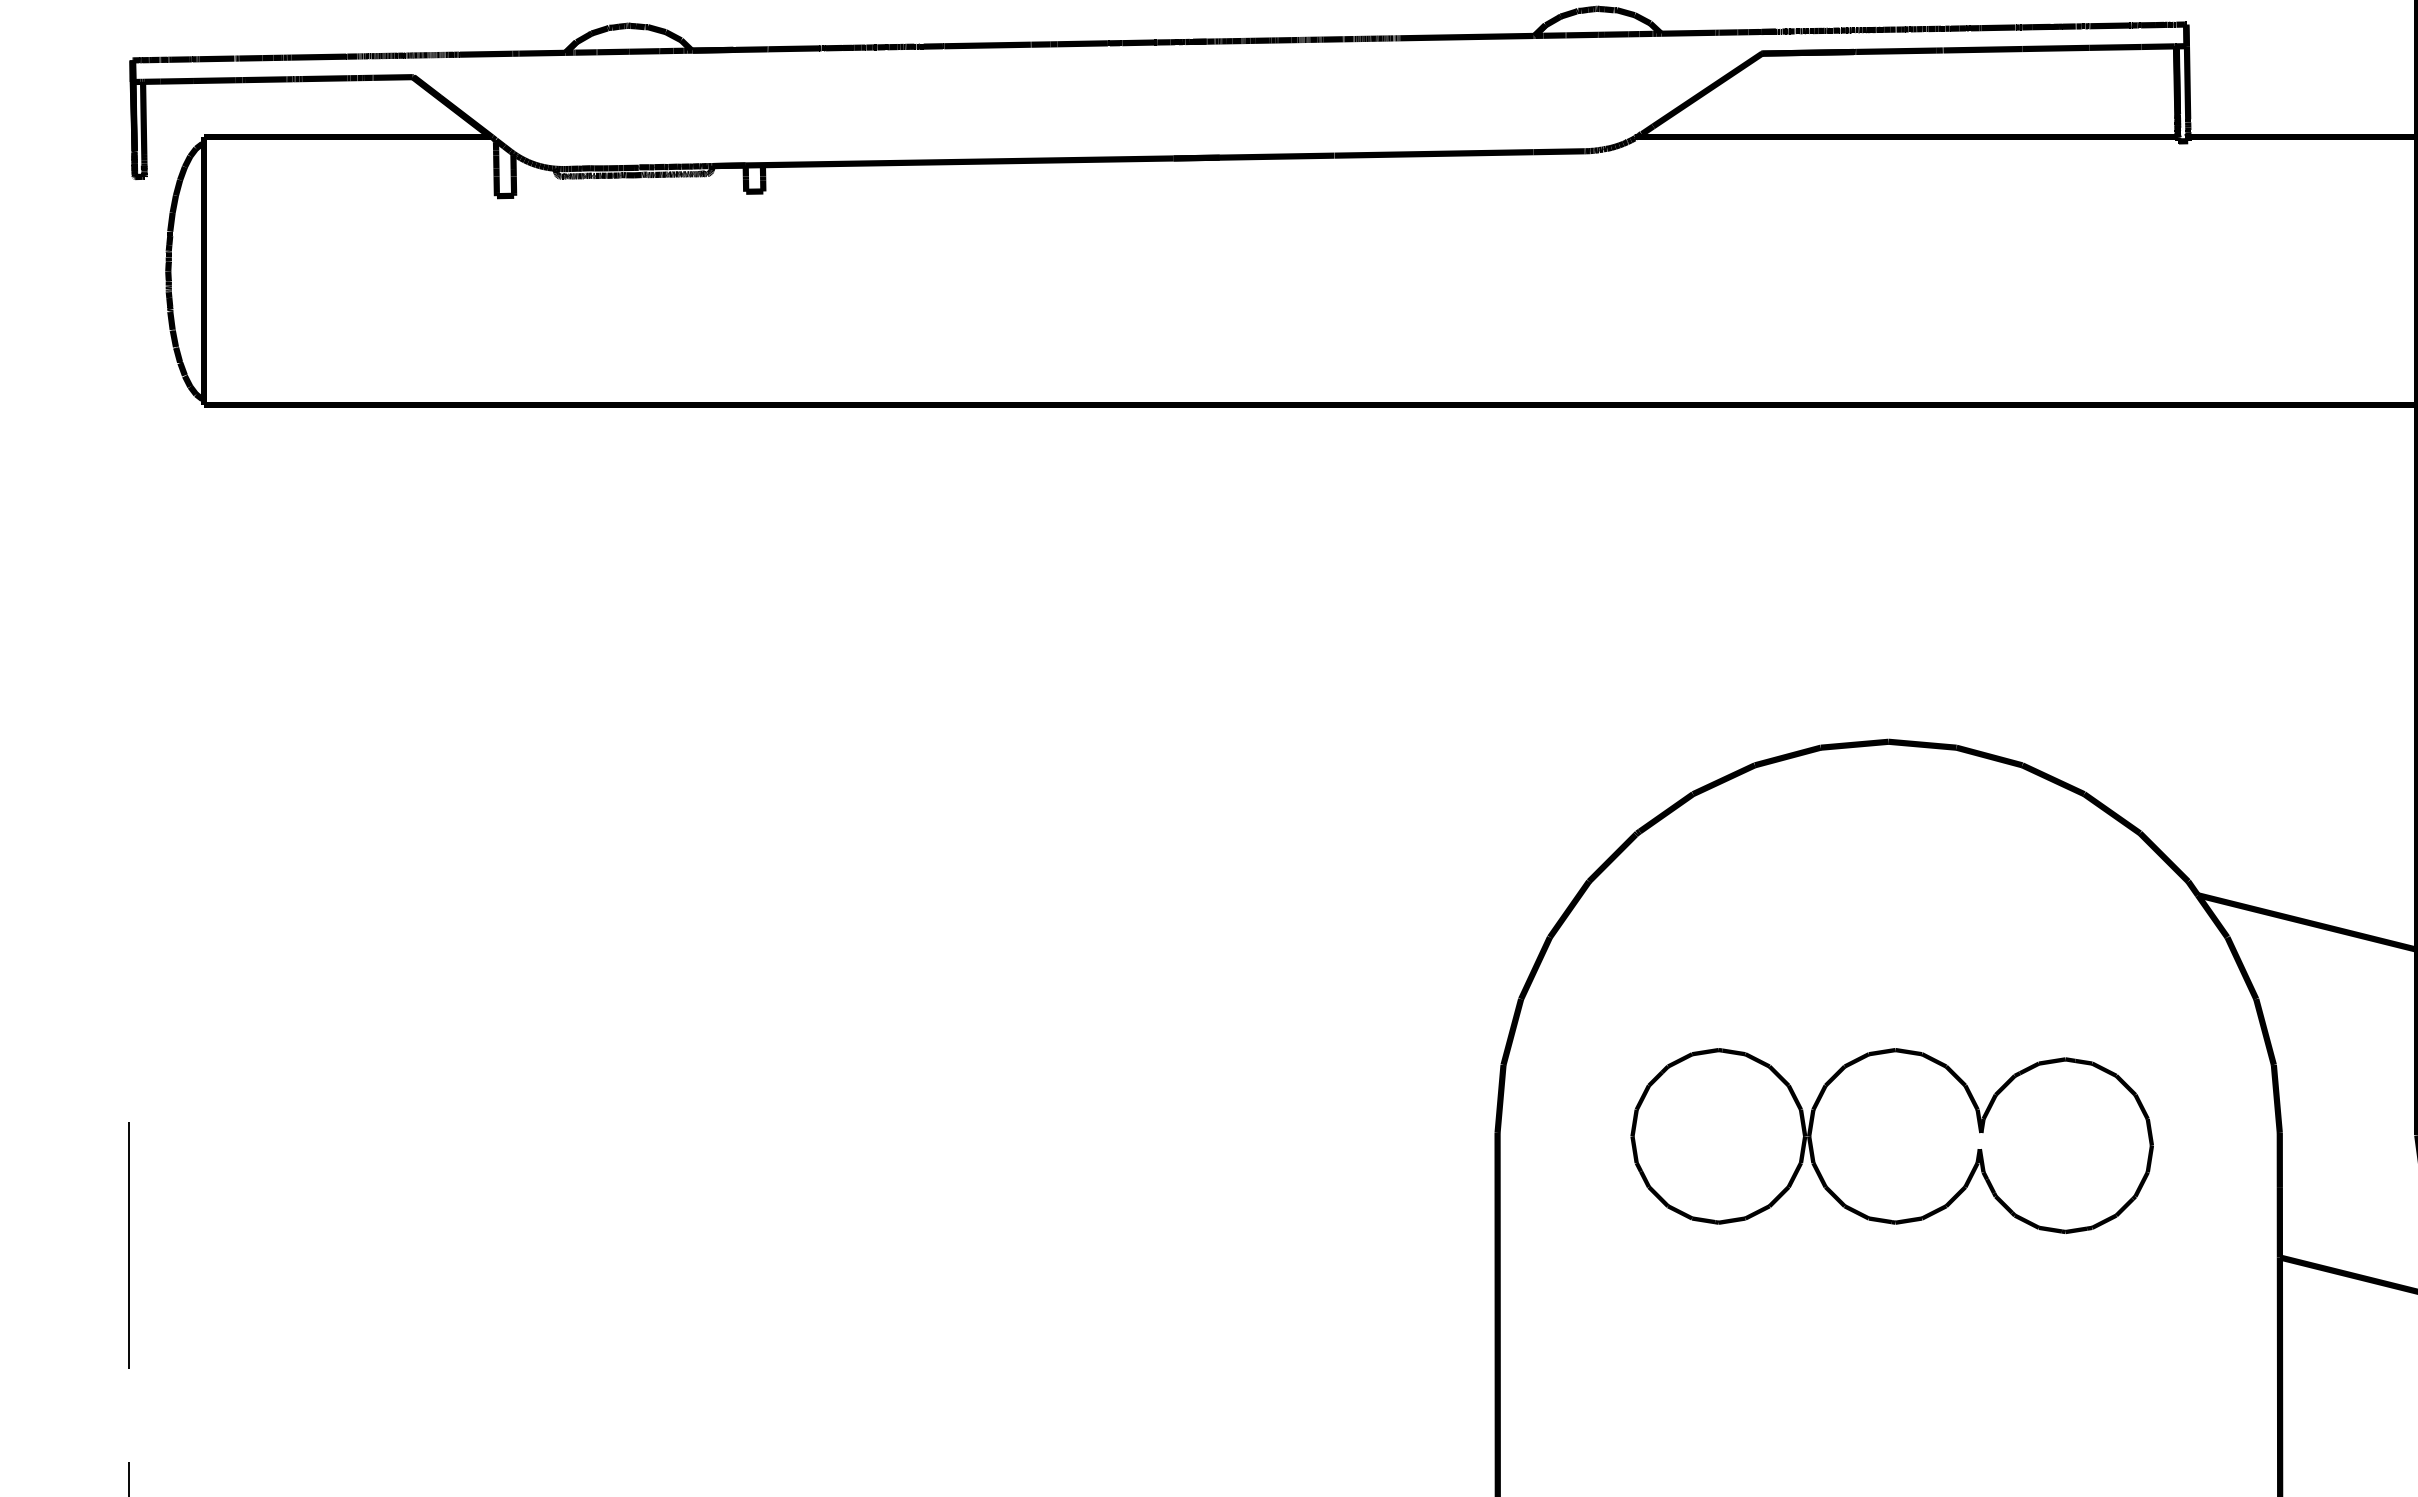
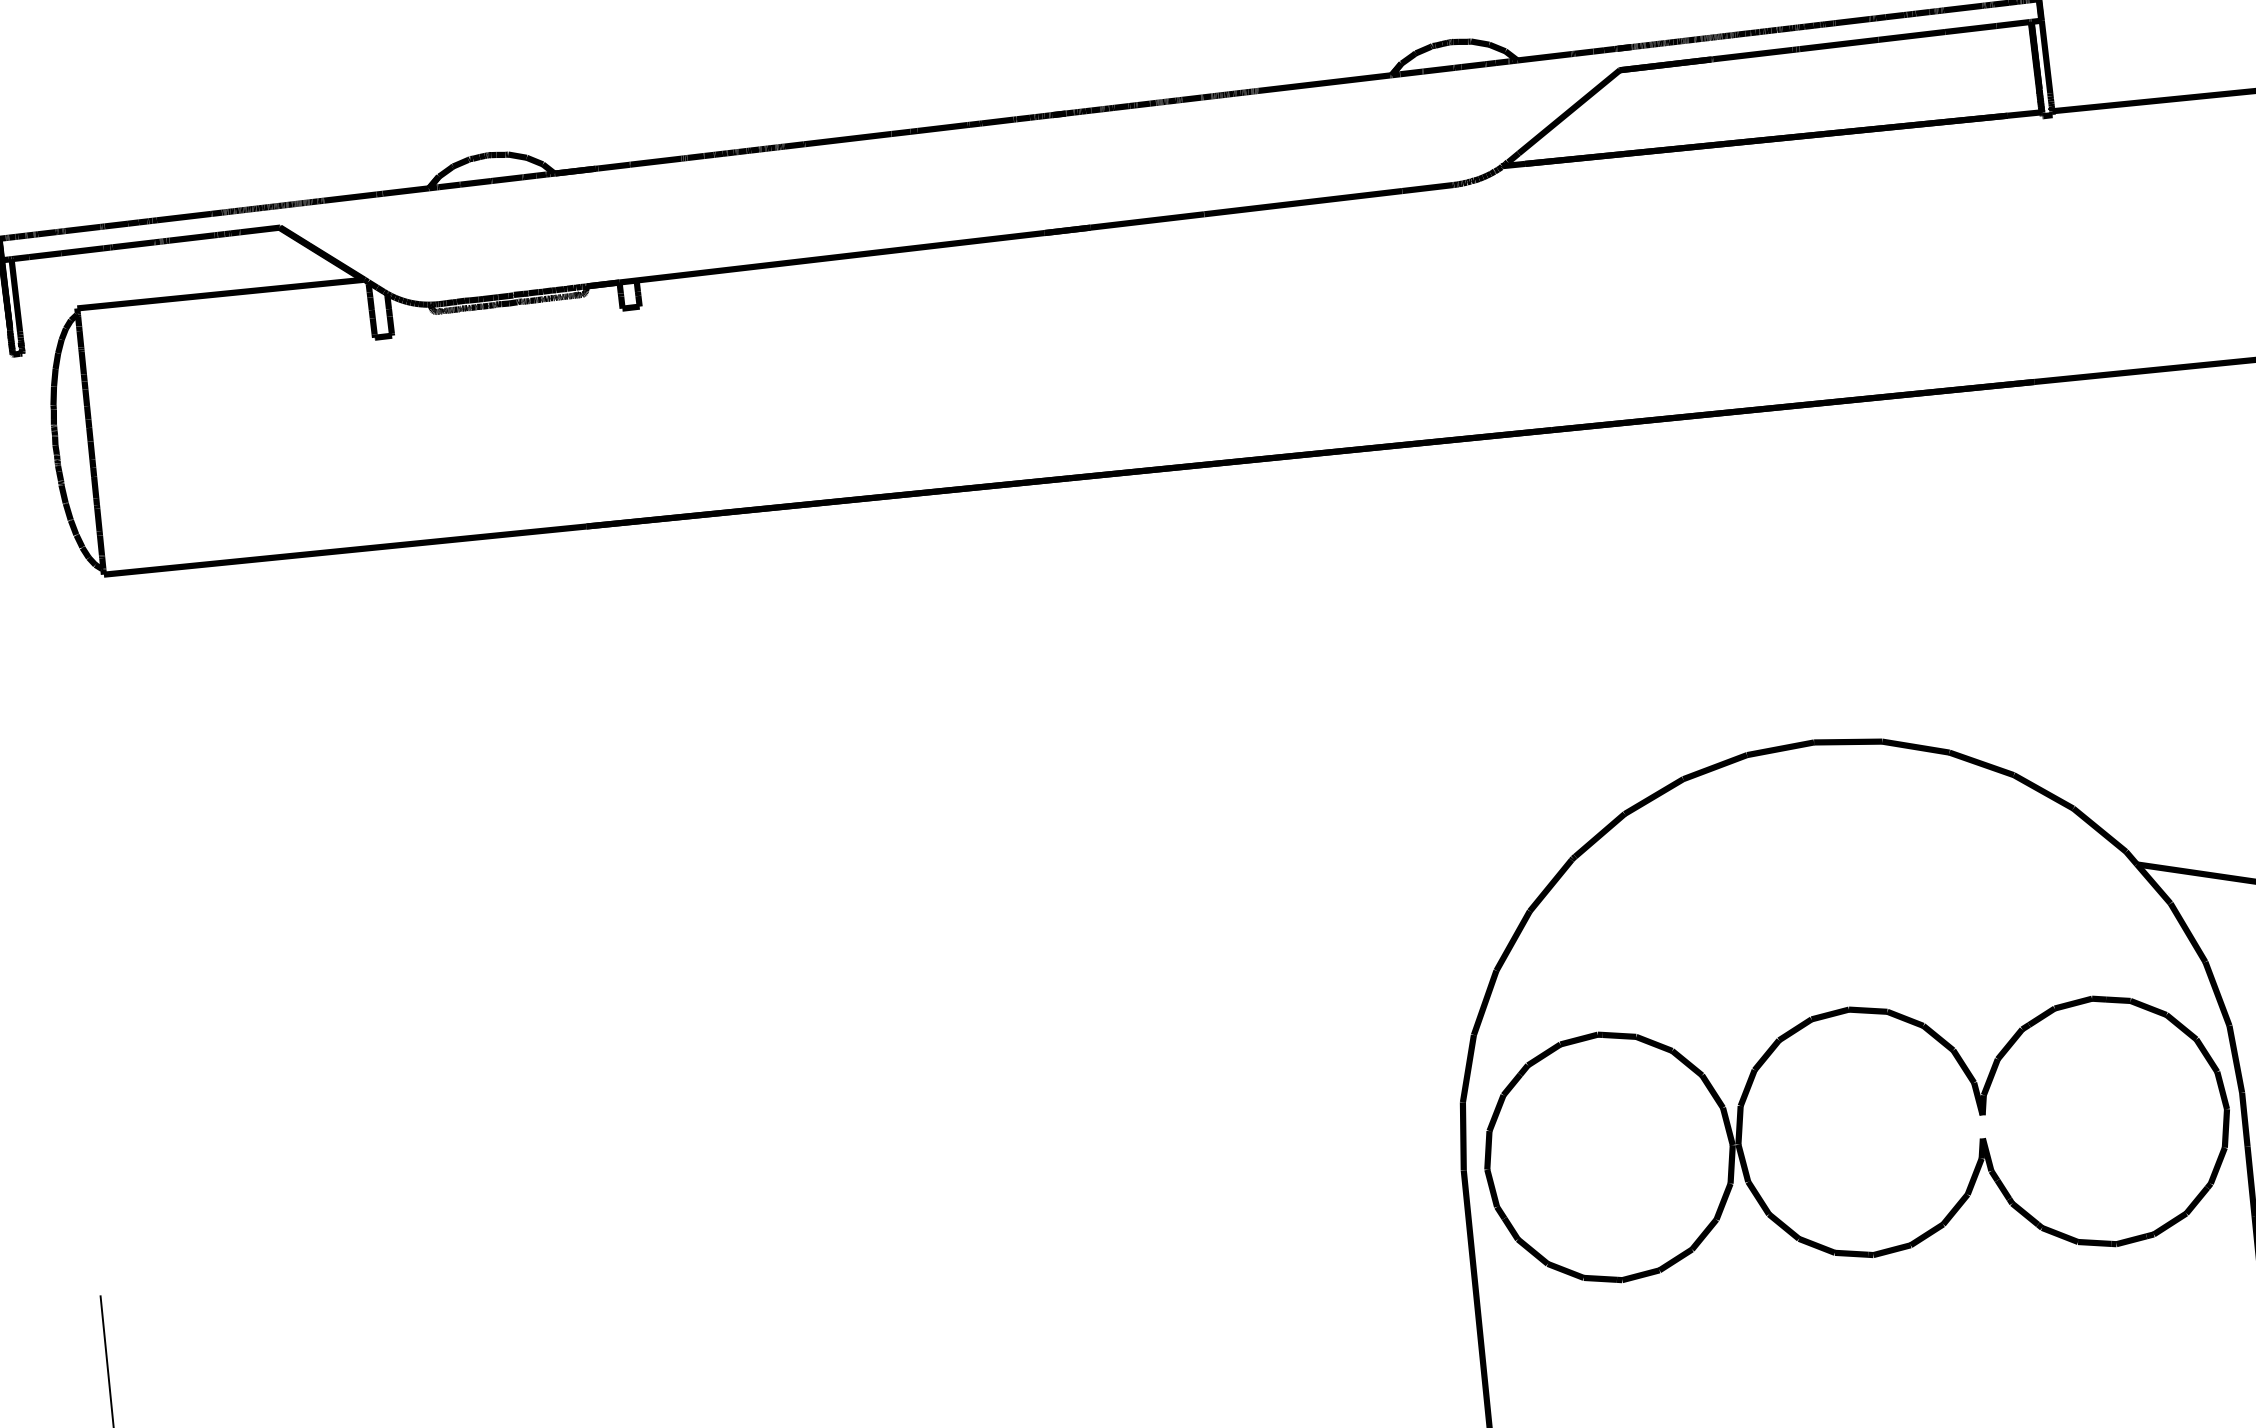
part: (1892, 1140) -> (1857, 1138), size x1.43

